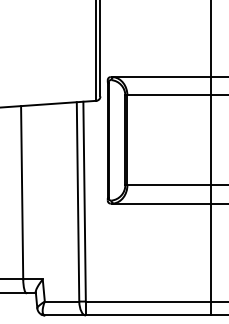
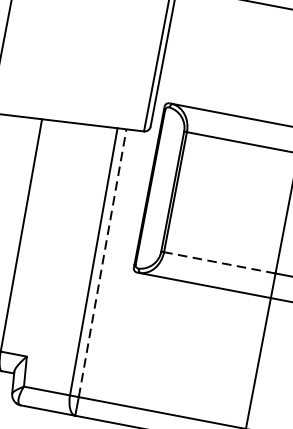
line: (169, 185) -> (220, 263), solid -> dashed
line: (84, 201) -> (102, 262), solid -> dashed

